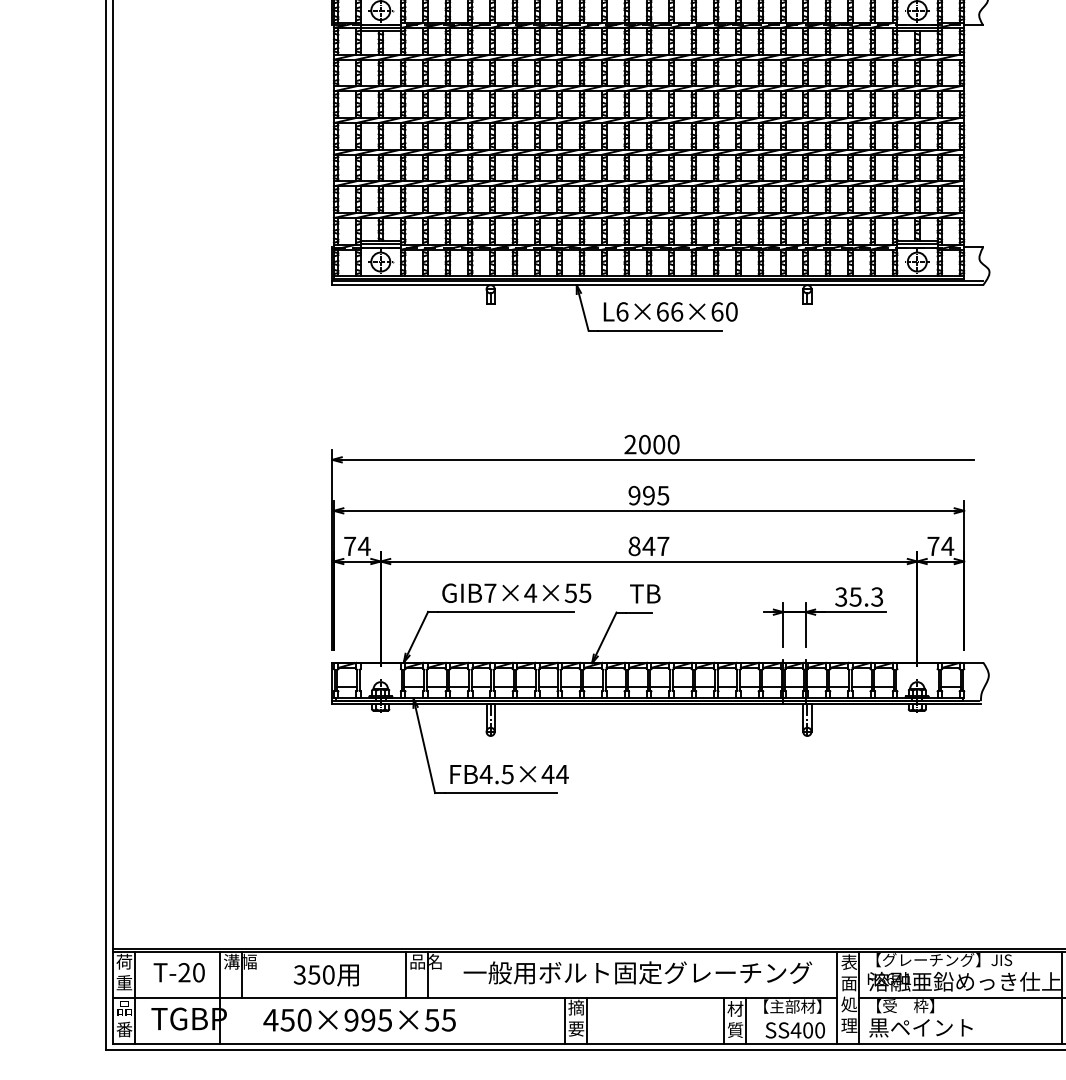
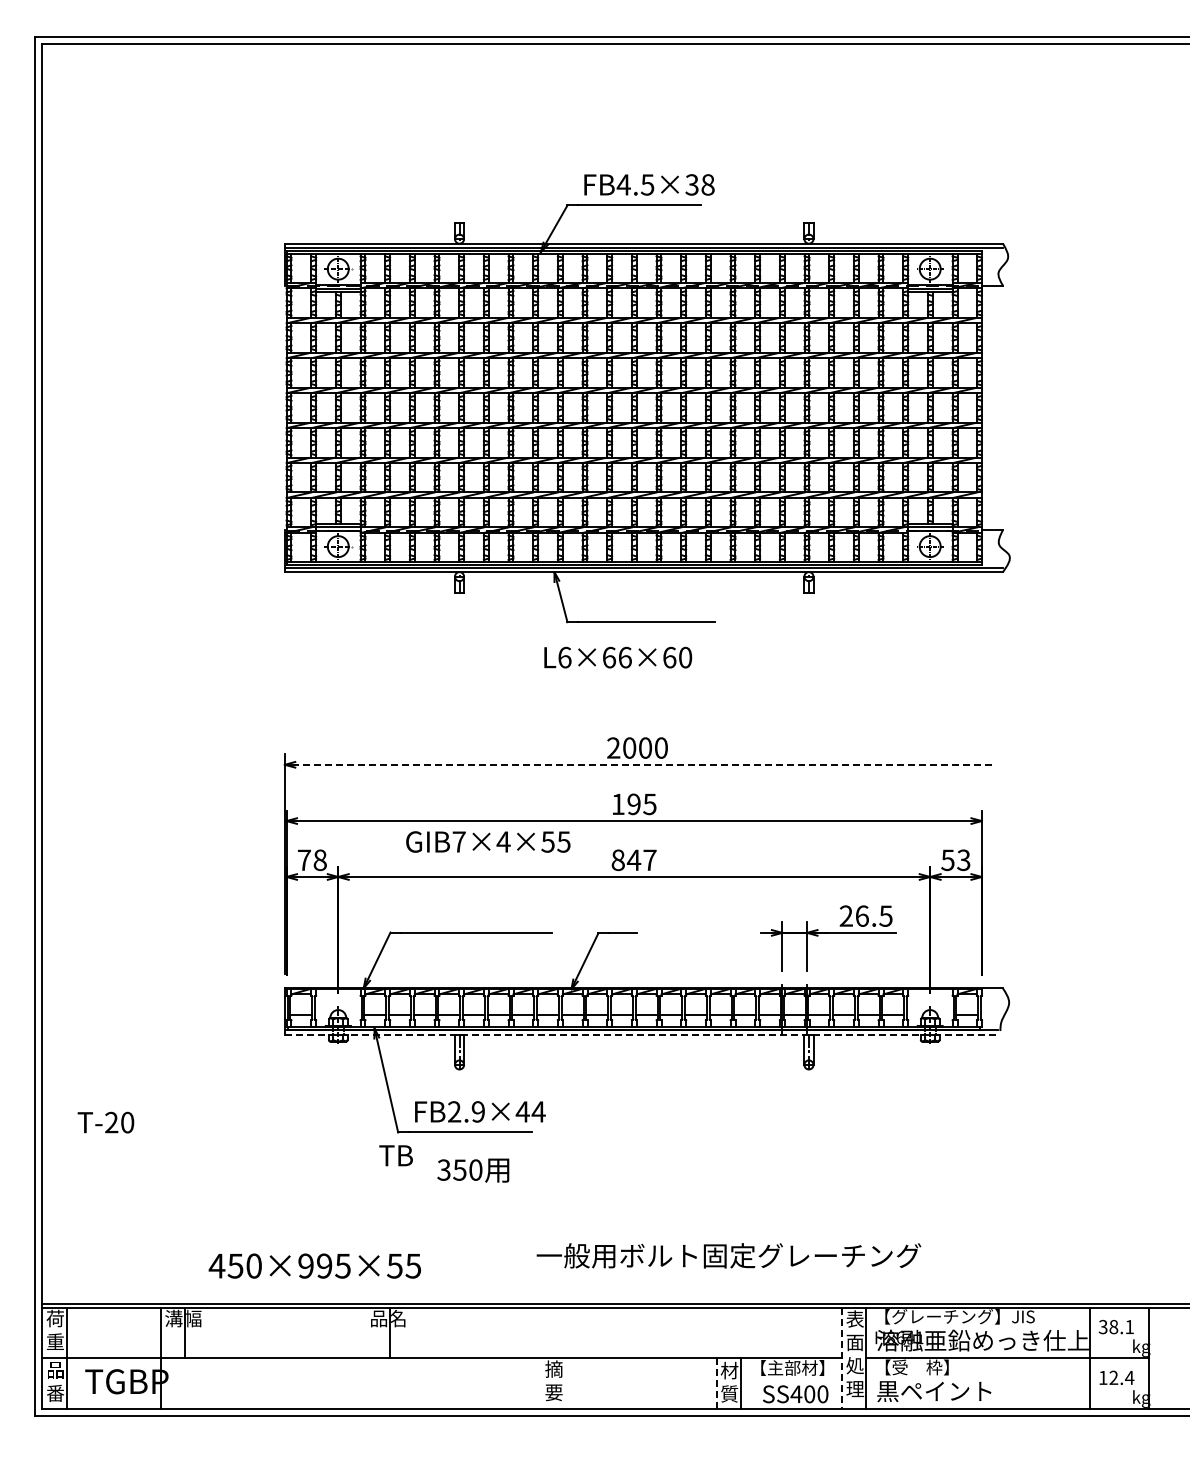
text: (671, 311) -> (618, 657), moved
line: (657, 459) -> (643, 764), solid -> dashed
text: (633, 495) -> (617, 804), 995 -> 195
text: (364, 546) -> (320, 860), 74 -> 78
text: (940, 546) -> (955, 860), 74 -> 53
text: (516, 592) -> (488, 841), moved
text: (644, 593) -> (395, 1155), moved
text: (858, 596) -> (865, 915), 35.3 -> 26.5
line: (656, 704) -> (642, 1034), solid -> dashed
text: (496, 774) -> (465, 1111), FB4.5×44 -> FB2.9×44
text: (178, 972) -> (105, 1122), moved
text: (637, 972) -> (728, 1255), moved
line: (405, 974) -> (365, 1332), removed
text: (326, 975) -> (473, 1170), moved
line: (836, 997) -> (841, 1358), solid -> dashed
text: (359, 1019) -> (314, 1265), moved
line: (564, 1020) -> (541, 1383), removed
line: (586, 1020) -> (565, 1383), removed
line: (723, 1021) -> (716, 1384), solid -> dashed

